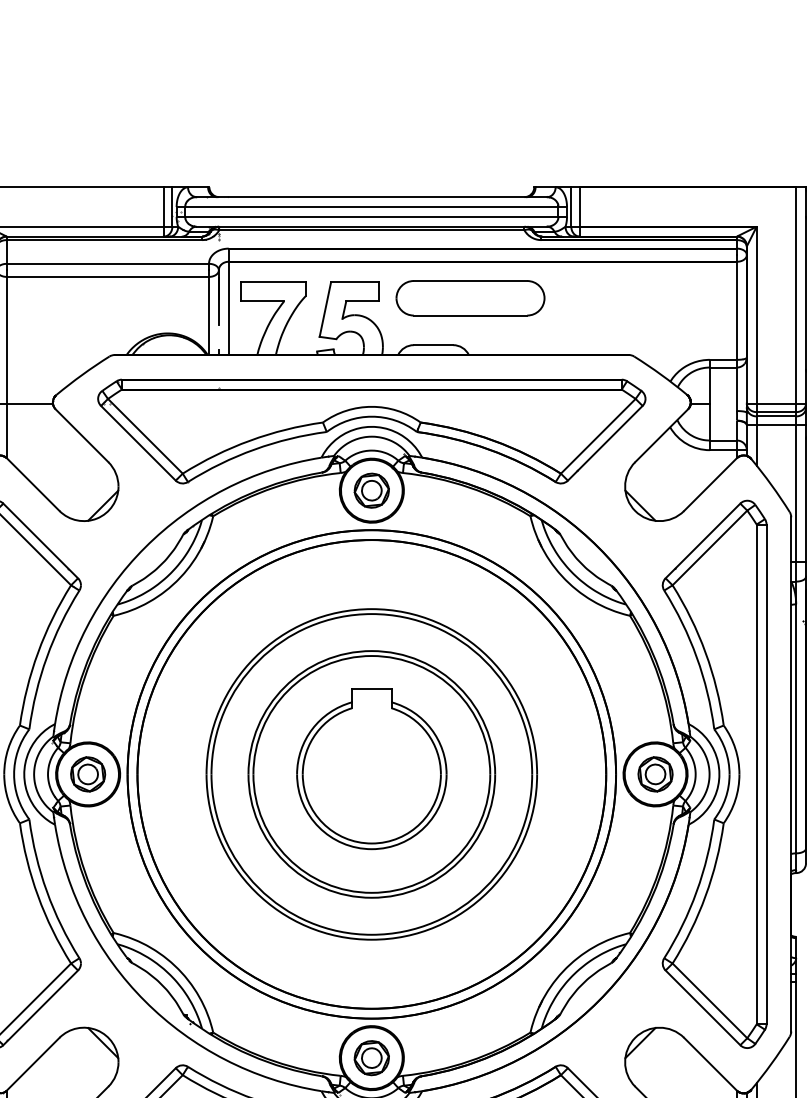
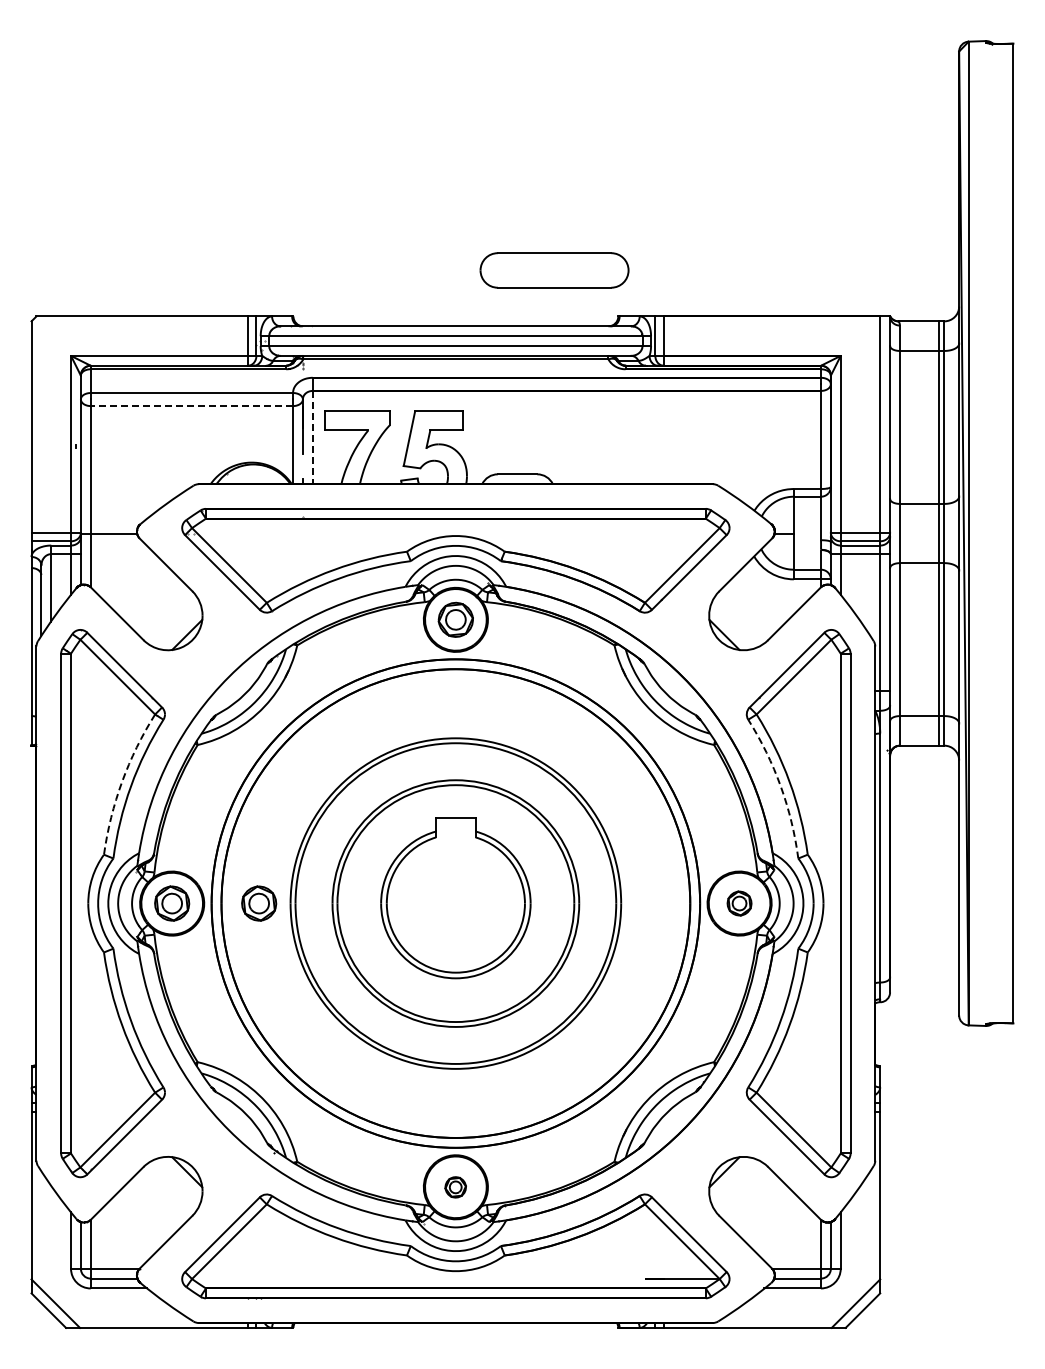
line: (107, 277) -> (191, 406), solid -> dashed
part: (470, 298) -> (554, 270), moved
line: (228, 308) -> (312, 437), solid -> dashed
arc: (38, 652) -> (122, 781), solid -> dashed
arc: (696, 657) -> (780, 786), solid -> dashed
part: (175, 774) -> (259, 903), added
part: (655, 774) -> (739, 903), size x0.7
part: (371, 1058) -> (455, 1187), size x0.6

